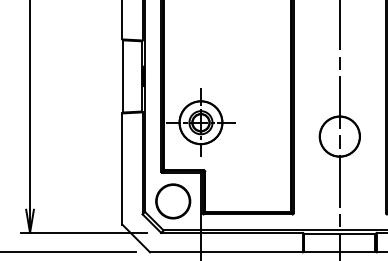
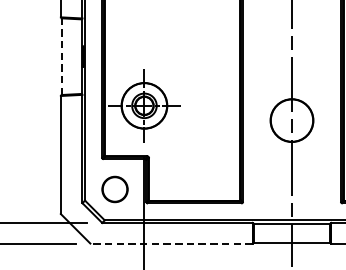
line: (123, 75) -> (62, 55), solid -> dashed
circle: (173, 201) -> (115, 189), size x0.7
line: (225, 252) -> (170, 243), solid -> dashed

